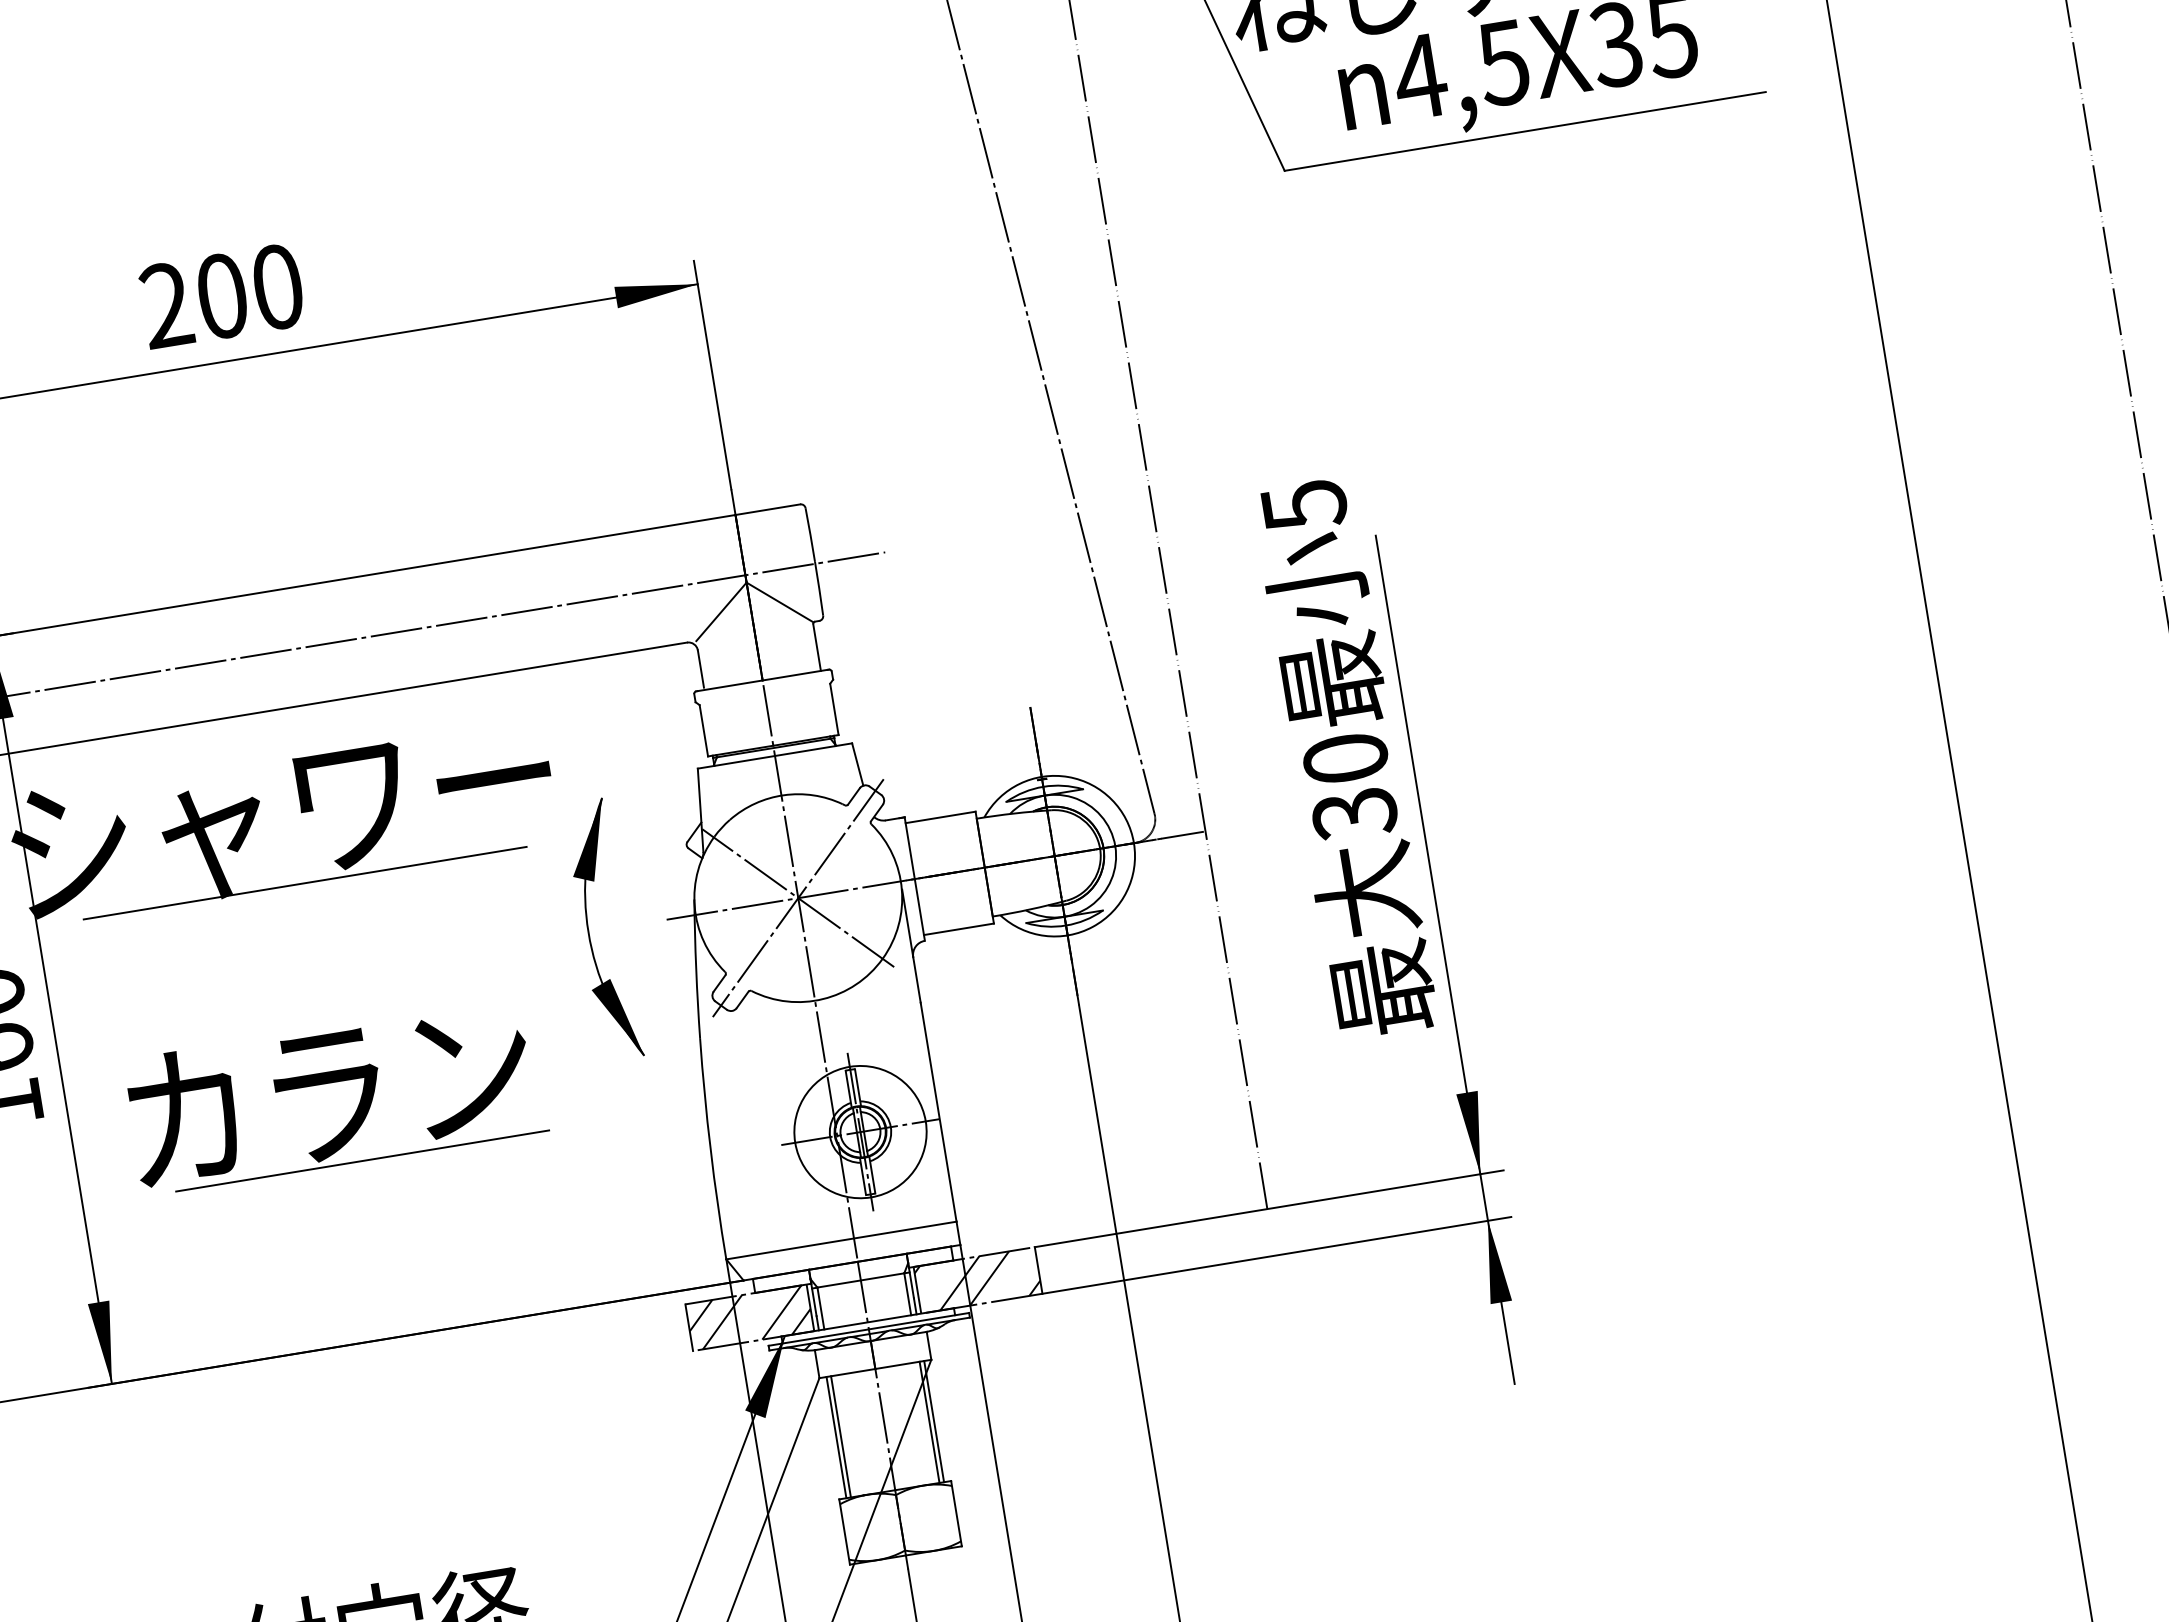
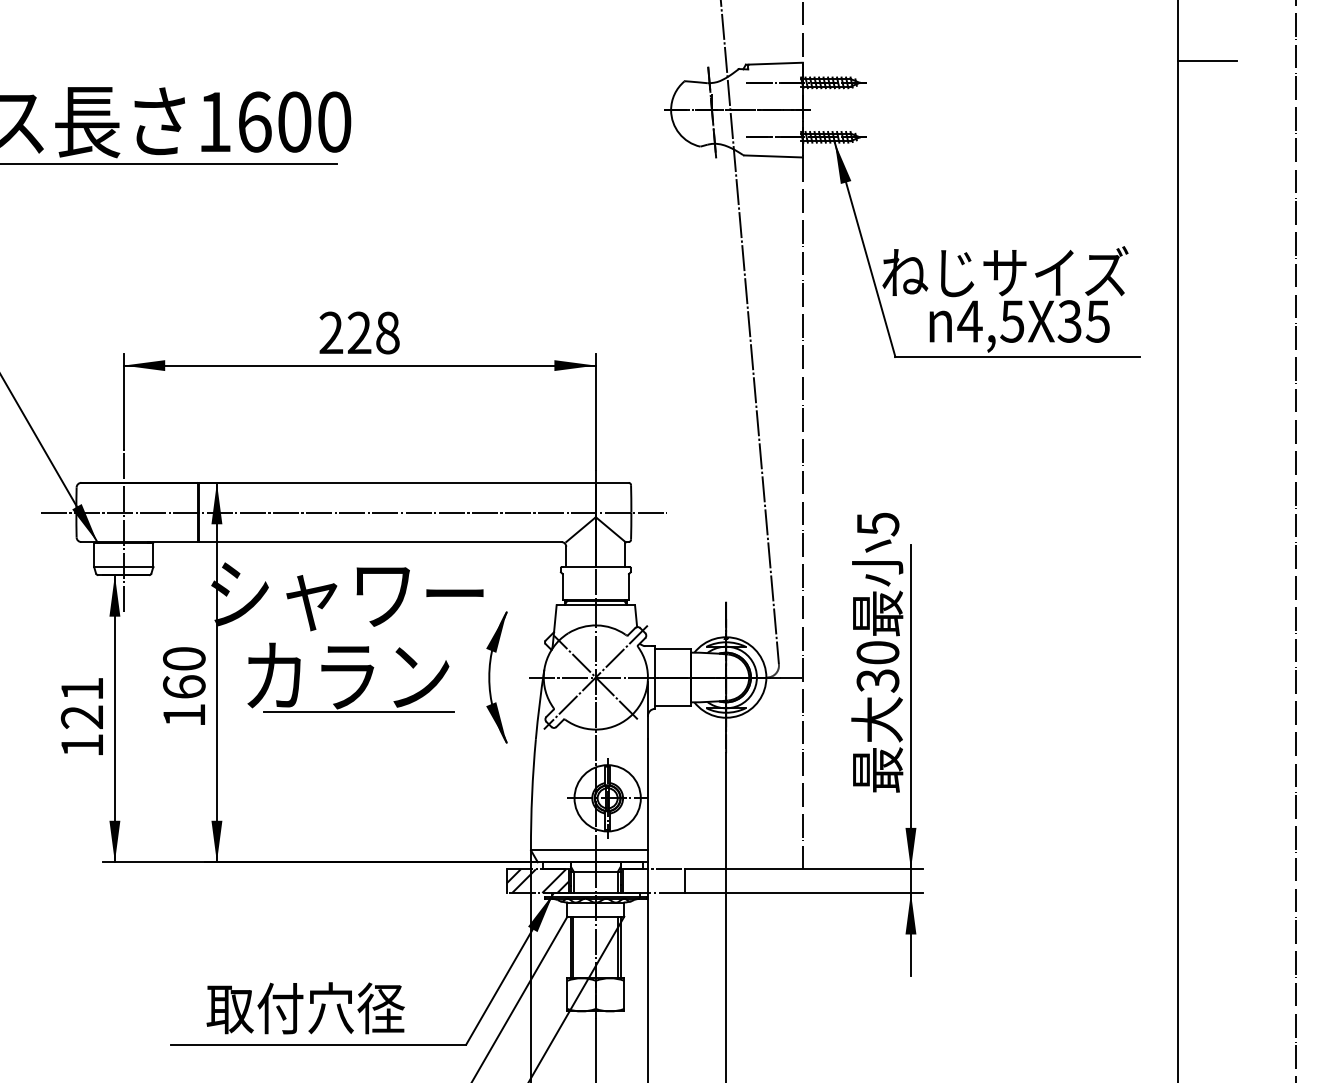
text: (249, 290) -> (373, 332), 200 -> 228
line: (304, 884) -> (352, 630), removed
part: (334, 1095) -> (350, 677), moved
hatch: (977, 1281) -> (653, 881), removed

